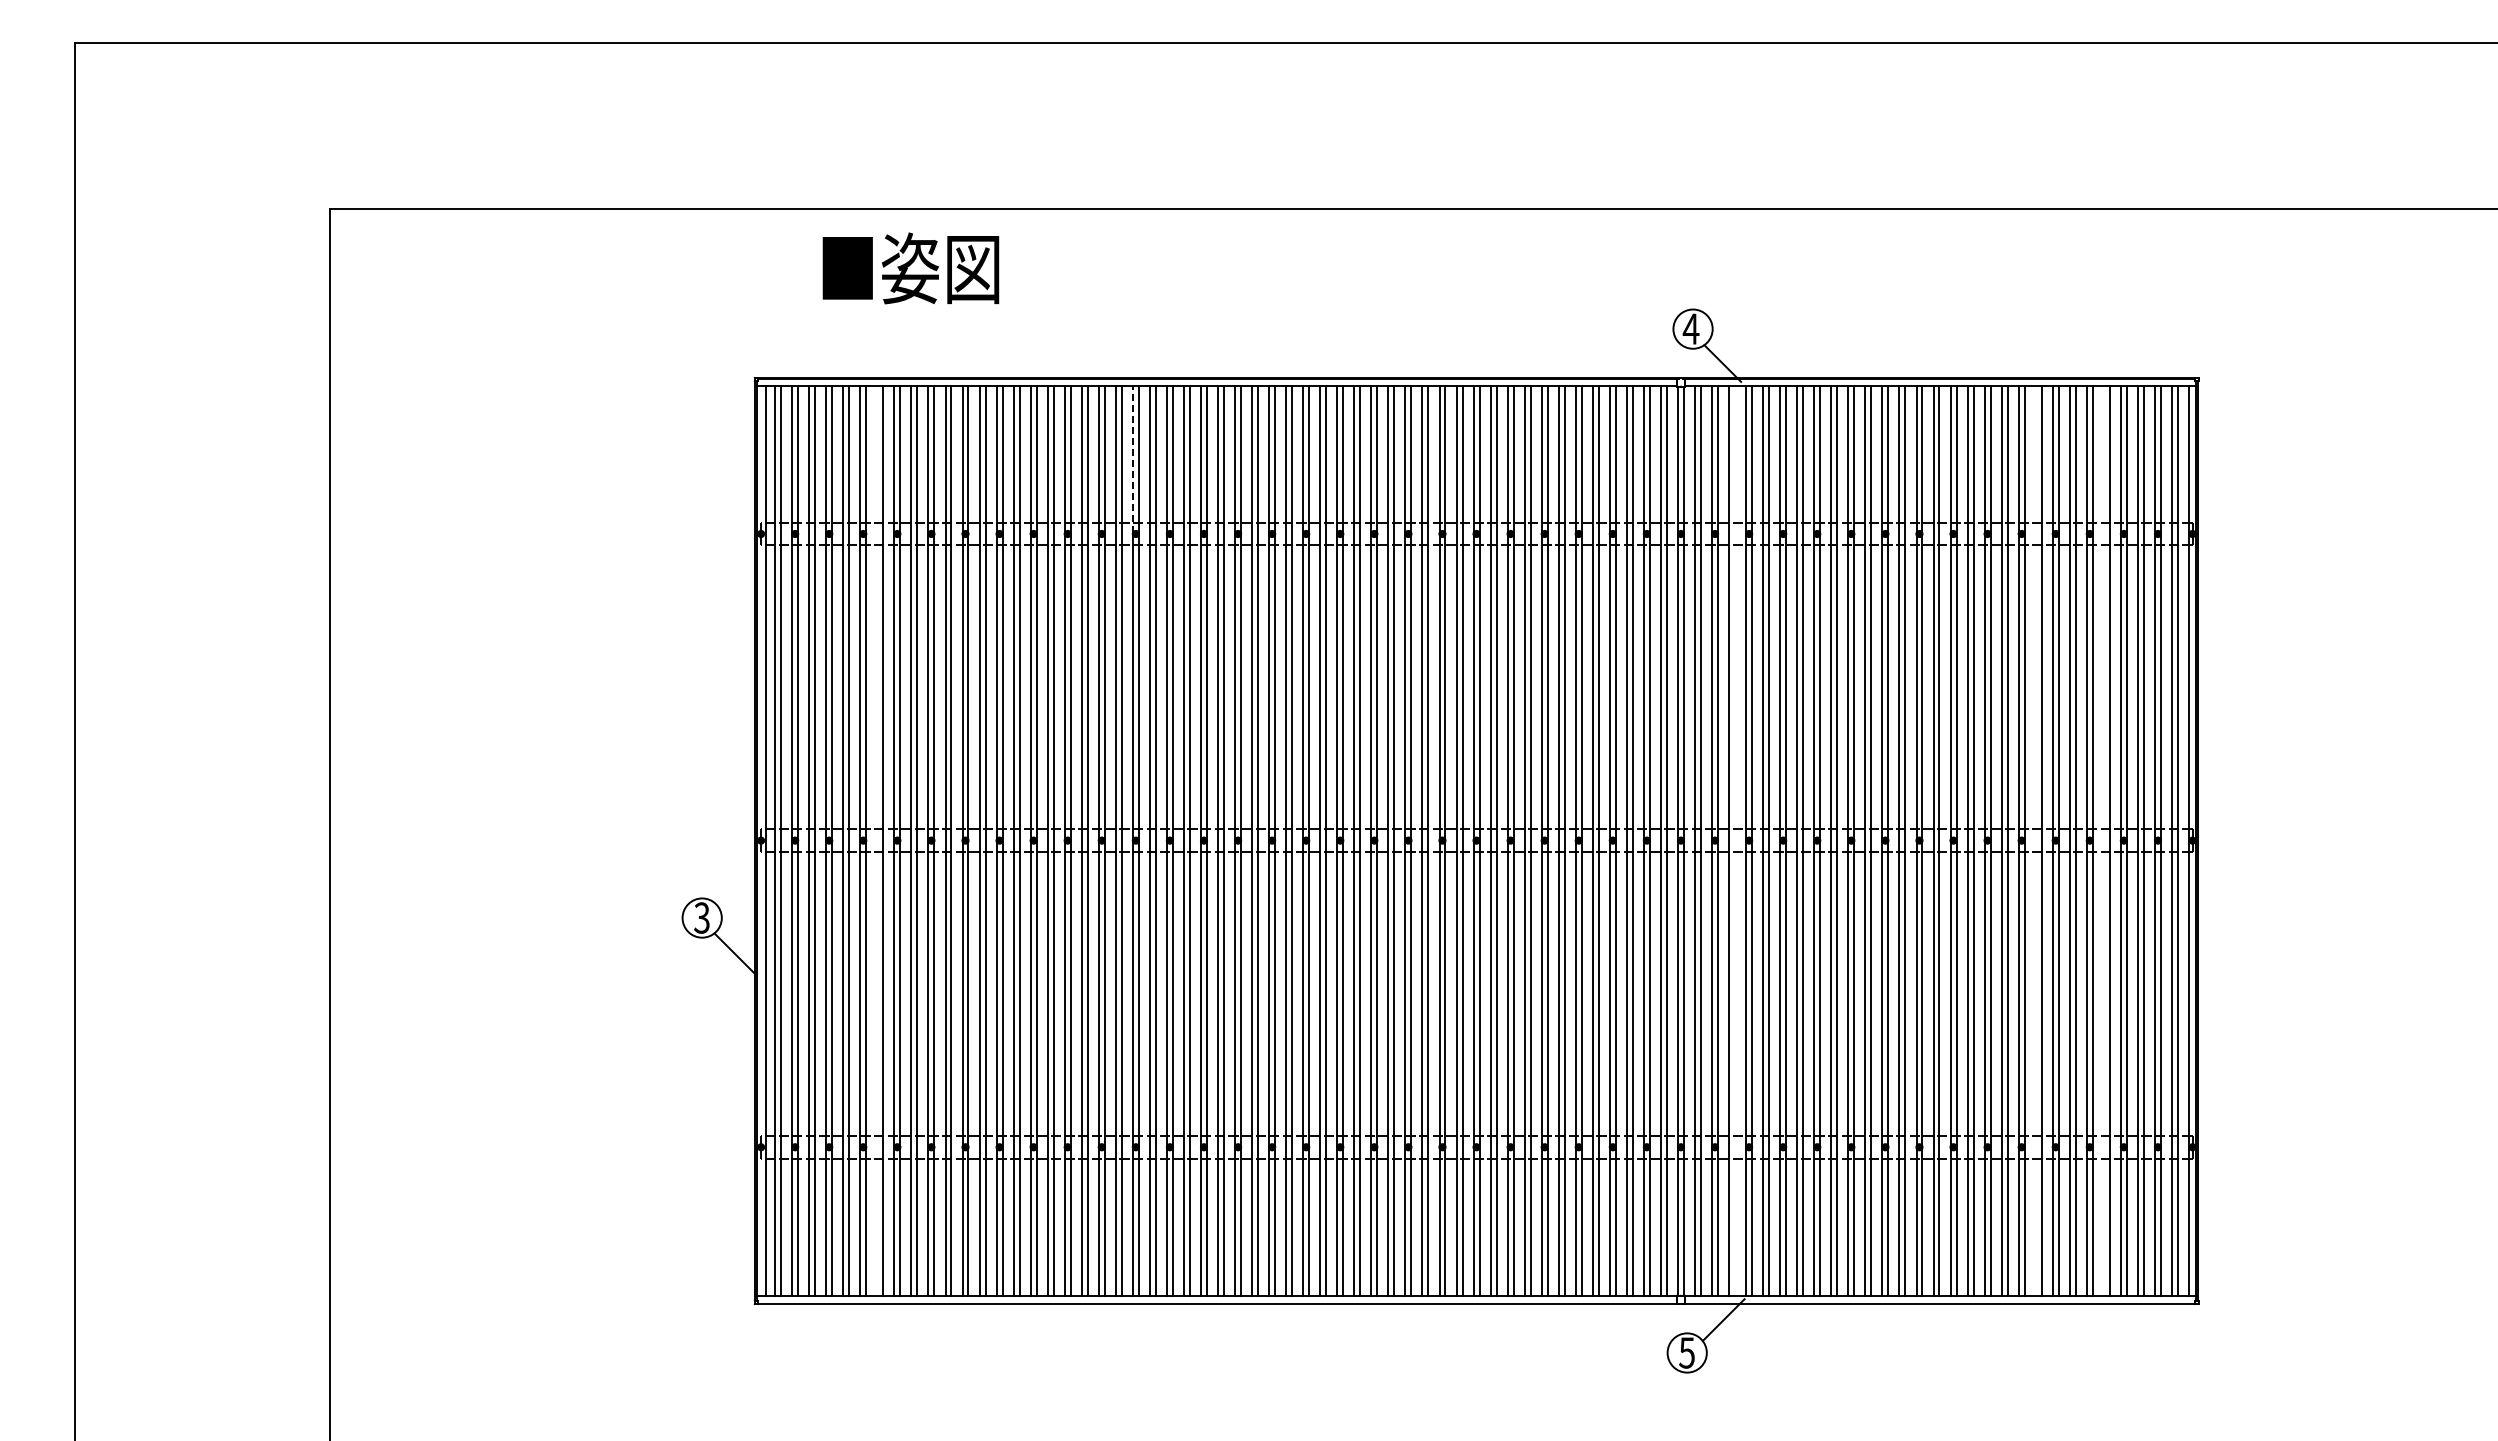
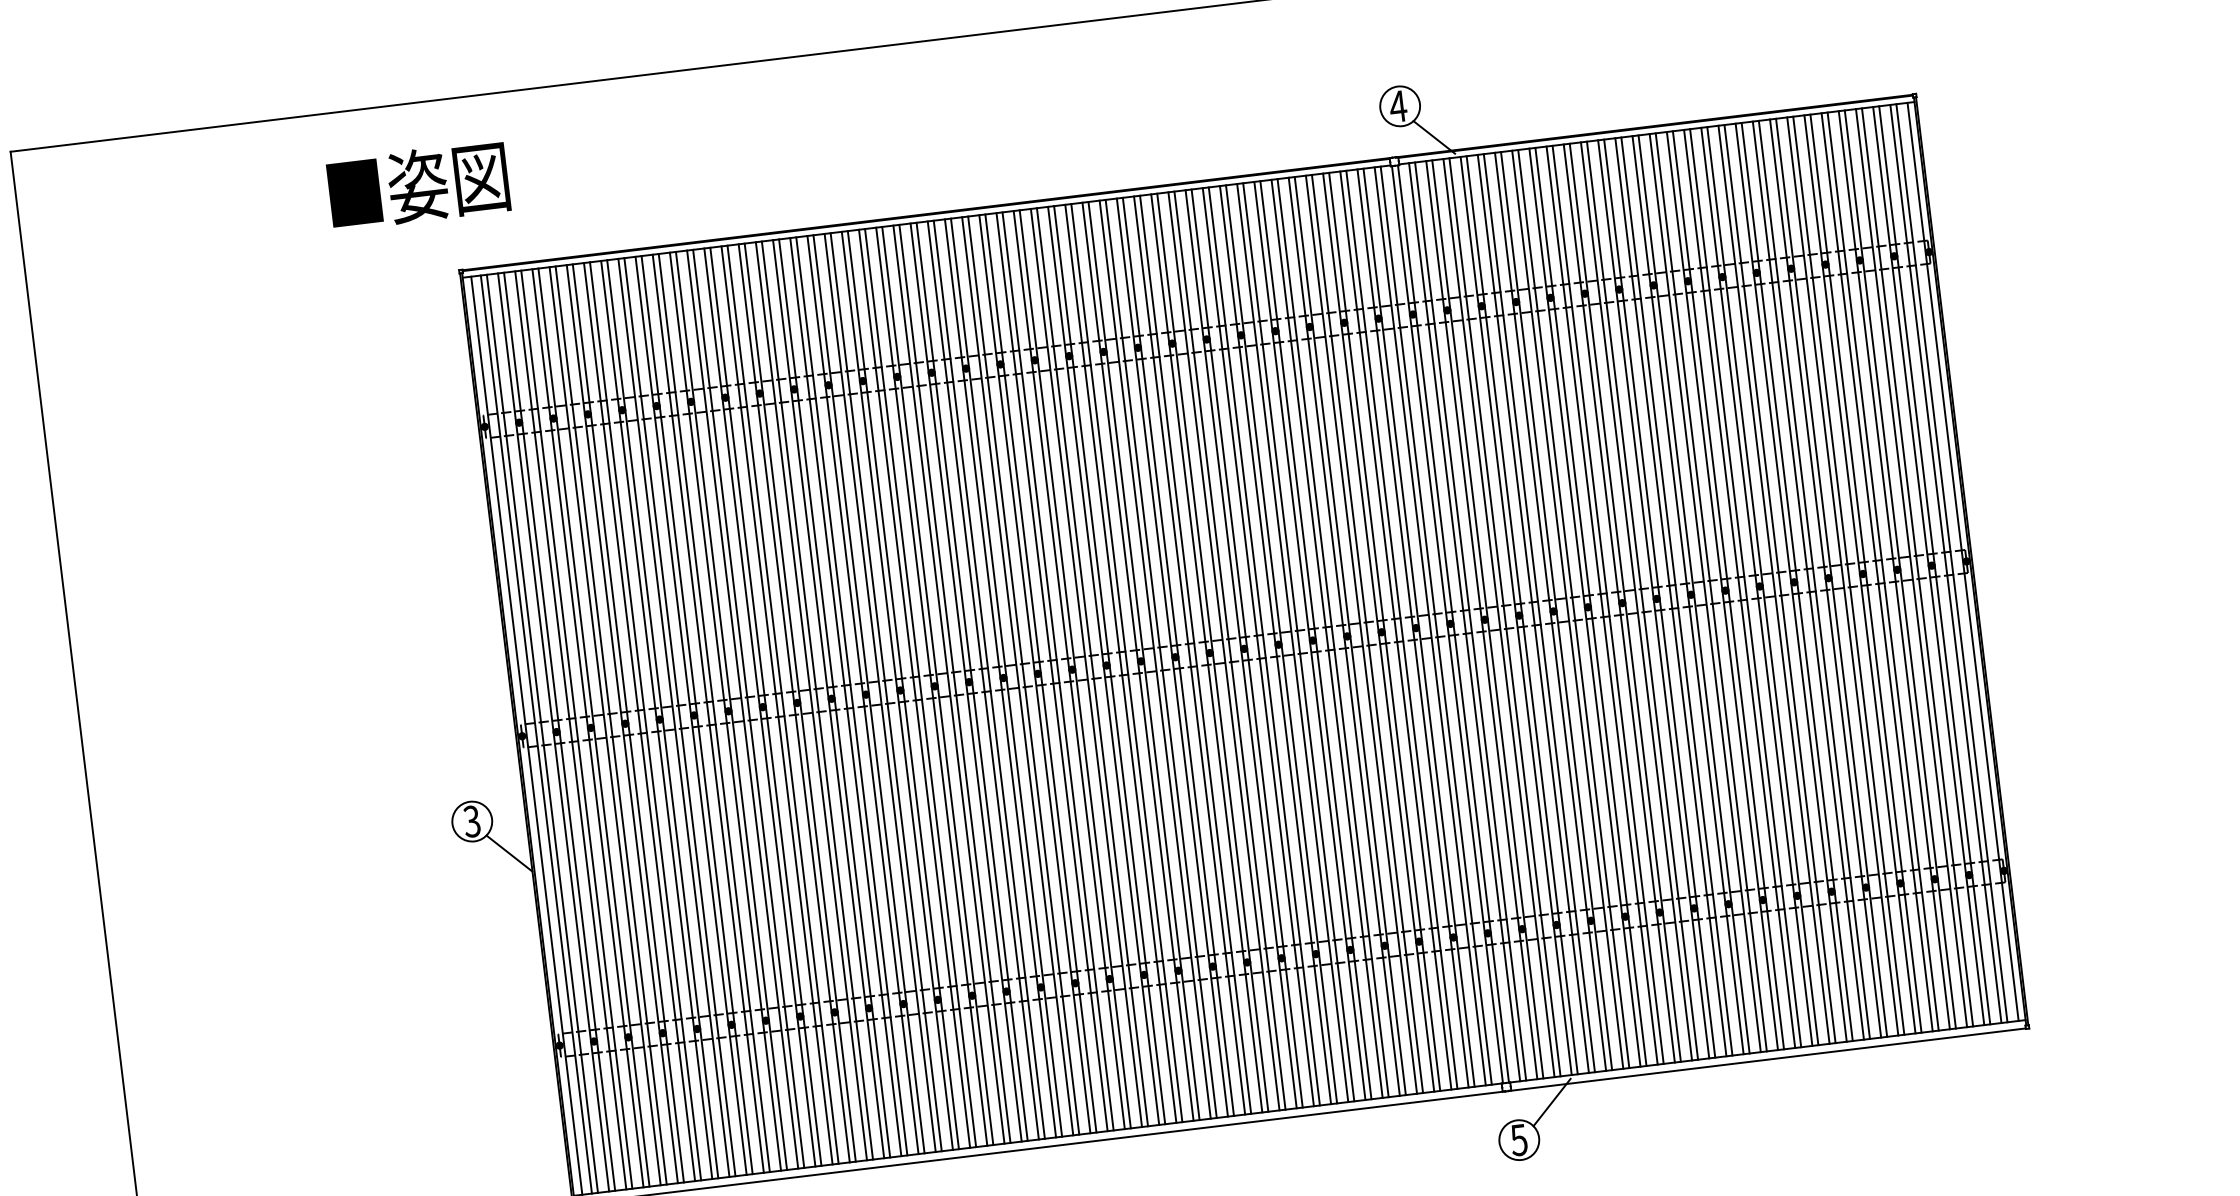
text: (910, 268) -> (418, 185), moved
line: (1132, 459) -> (850, 306), dashed -> solid
line: (877, 840) -> (639, 721), added
line: (1735, 840) -> (1505, 617), added
line: (2035, 840) -> (1808, 580), added
line: (2103, 840) -> (1876, 572), added

